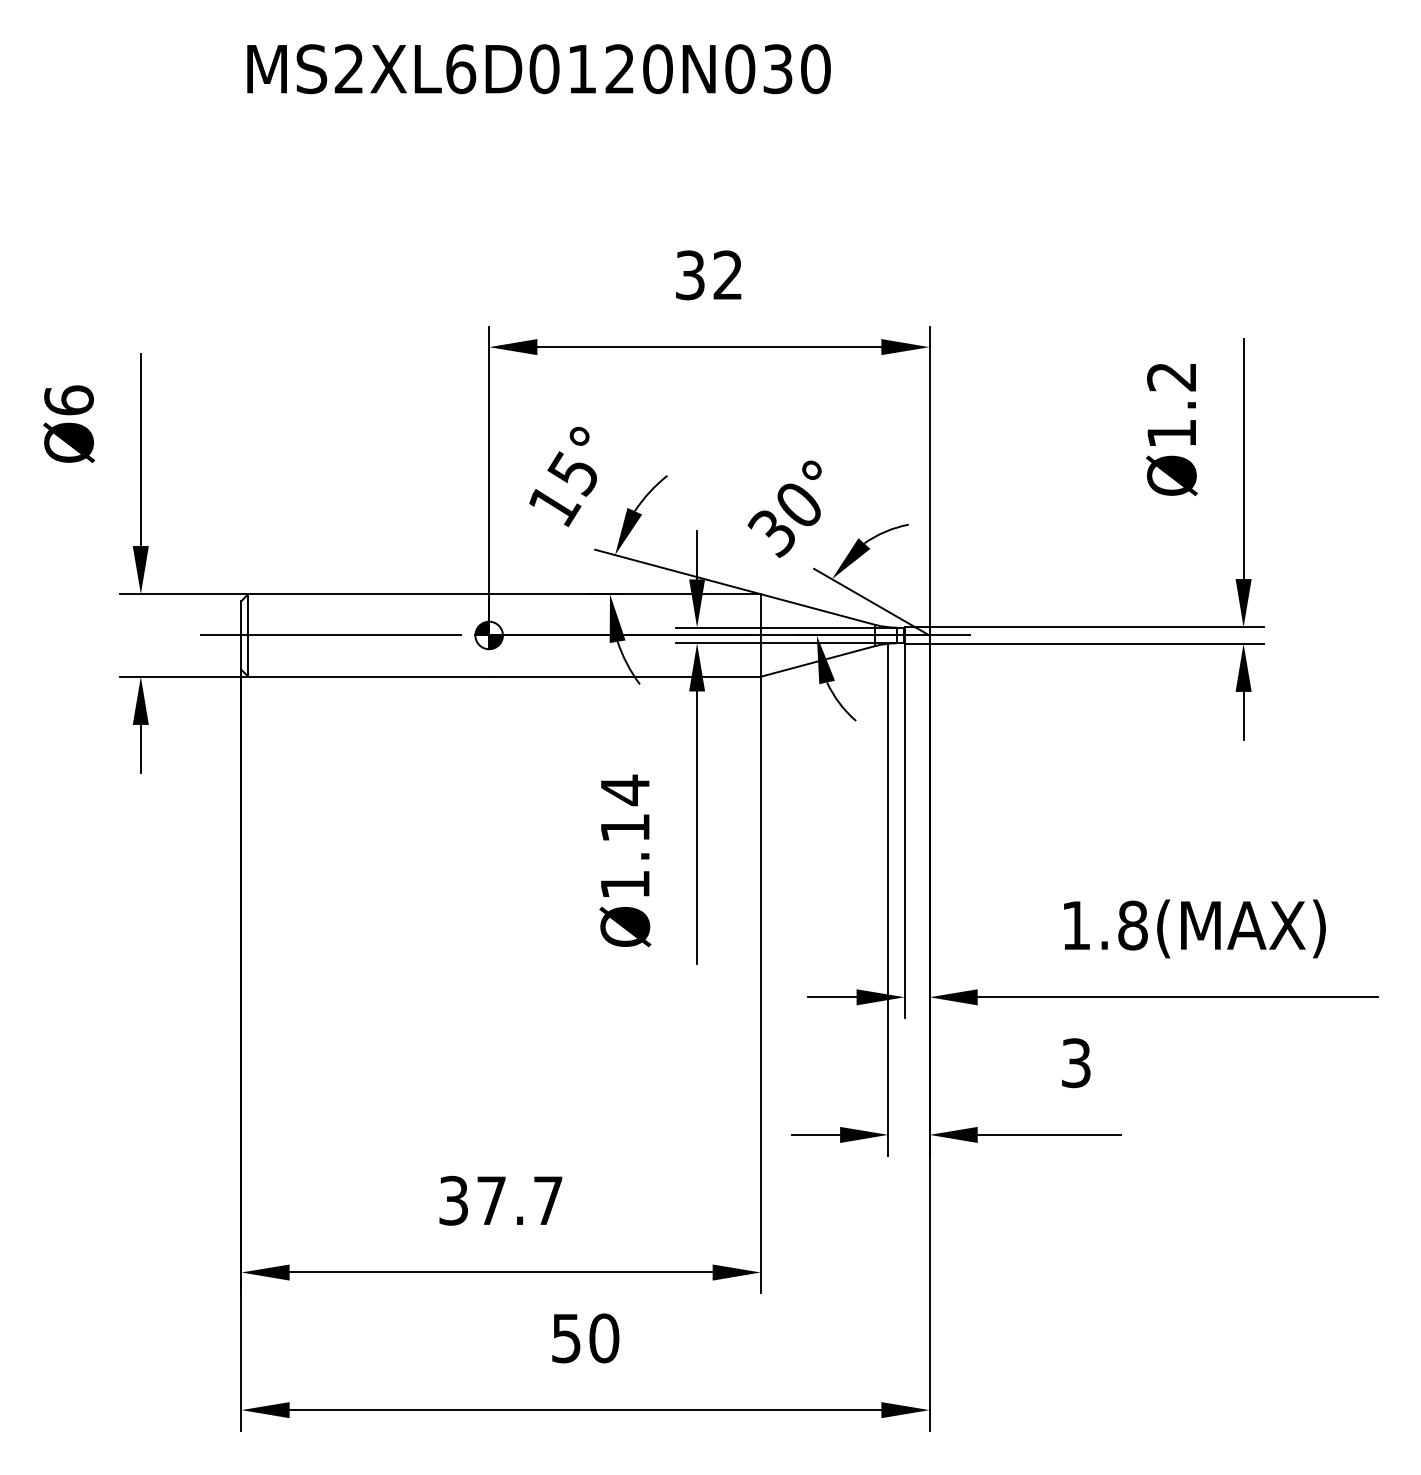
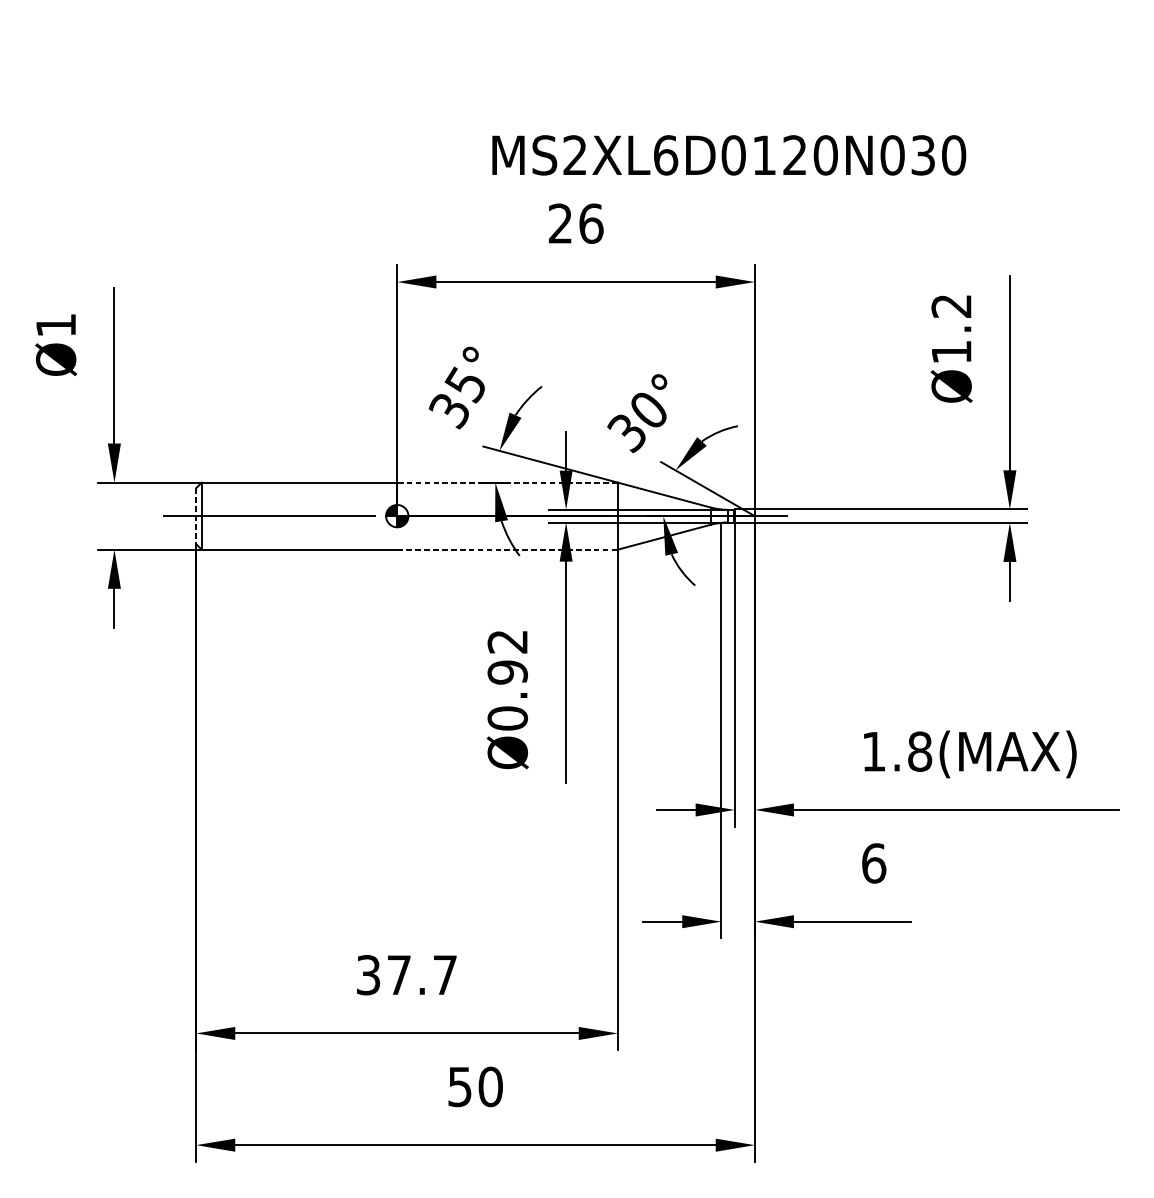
text: (538, 69) -> (728, 155), moved
text: (709, 275) -> (576, 223), 32 -> 26
text: (68, 400) -> (55, 325), Ø6 -> Ø1
text: (554, 506) -> (450, 411), 15° -> 35°
line: (625, 594) -> (507, 482), solid -> dashed
line: (241, 635) -> (196, 516), solid -> dashed
line: (625, 676) -> (507, 549), solid -> dashed
text: (625, 836) -> (507, 679), Ø1.14 -> Ø0.92
text: (1076, 1063) -> (874, 863), 3 -> 6

